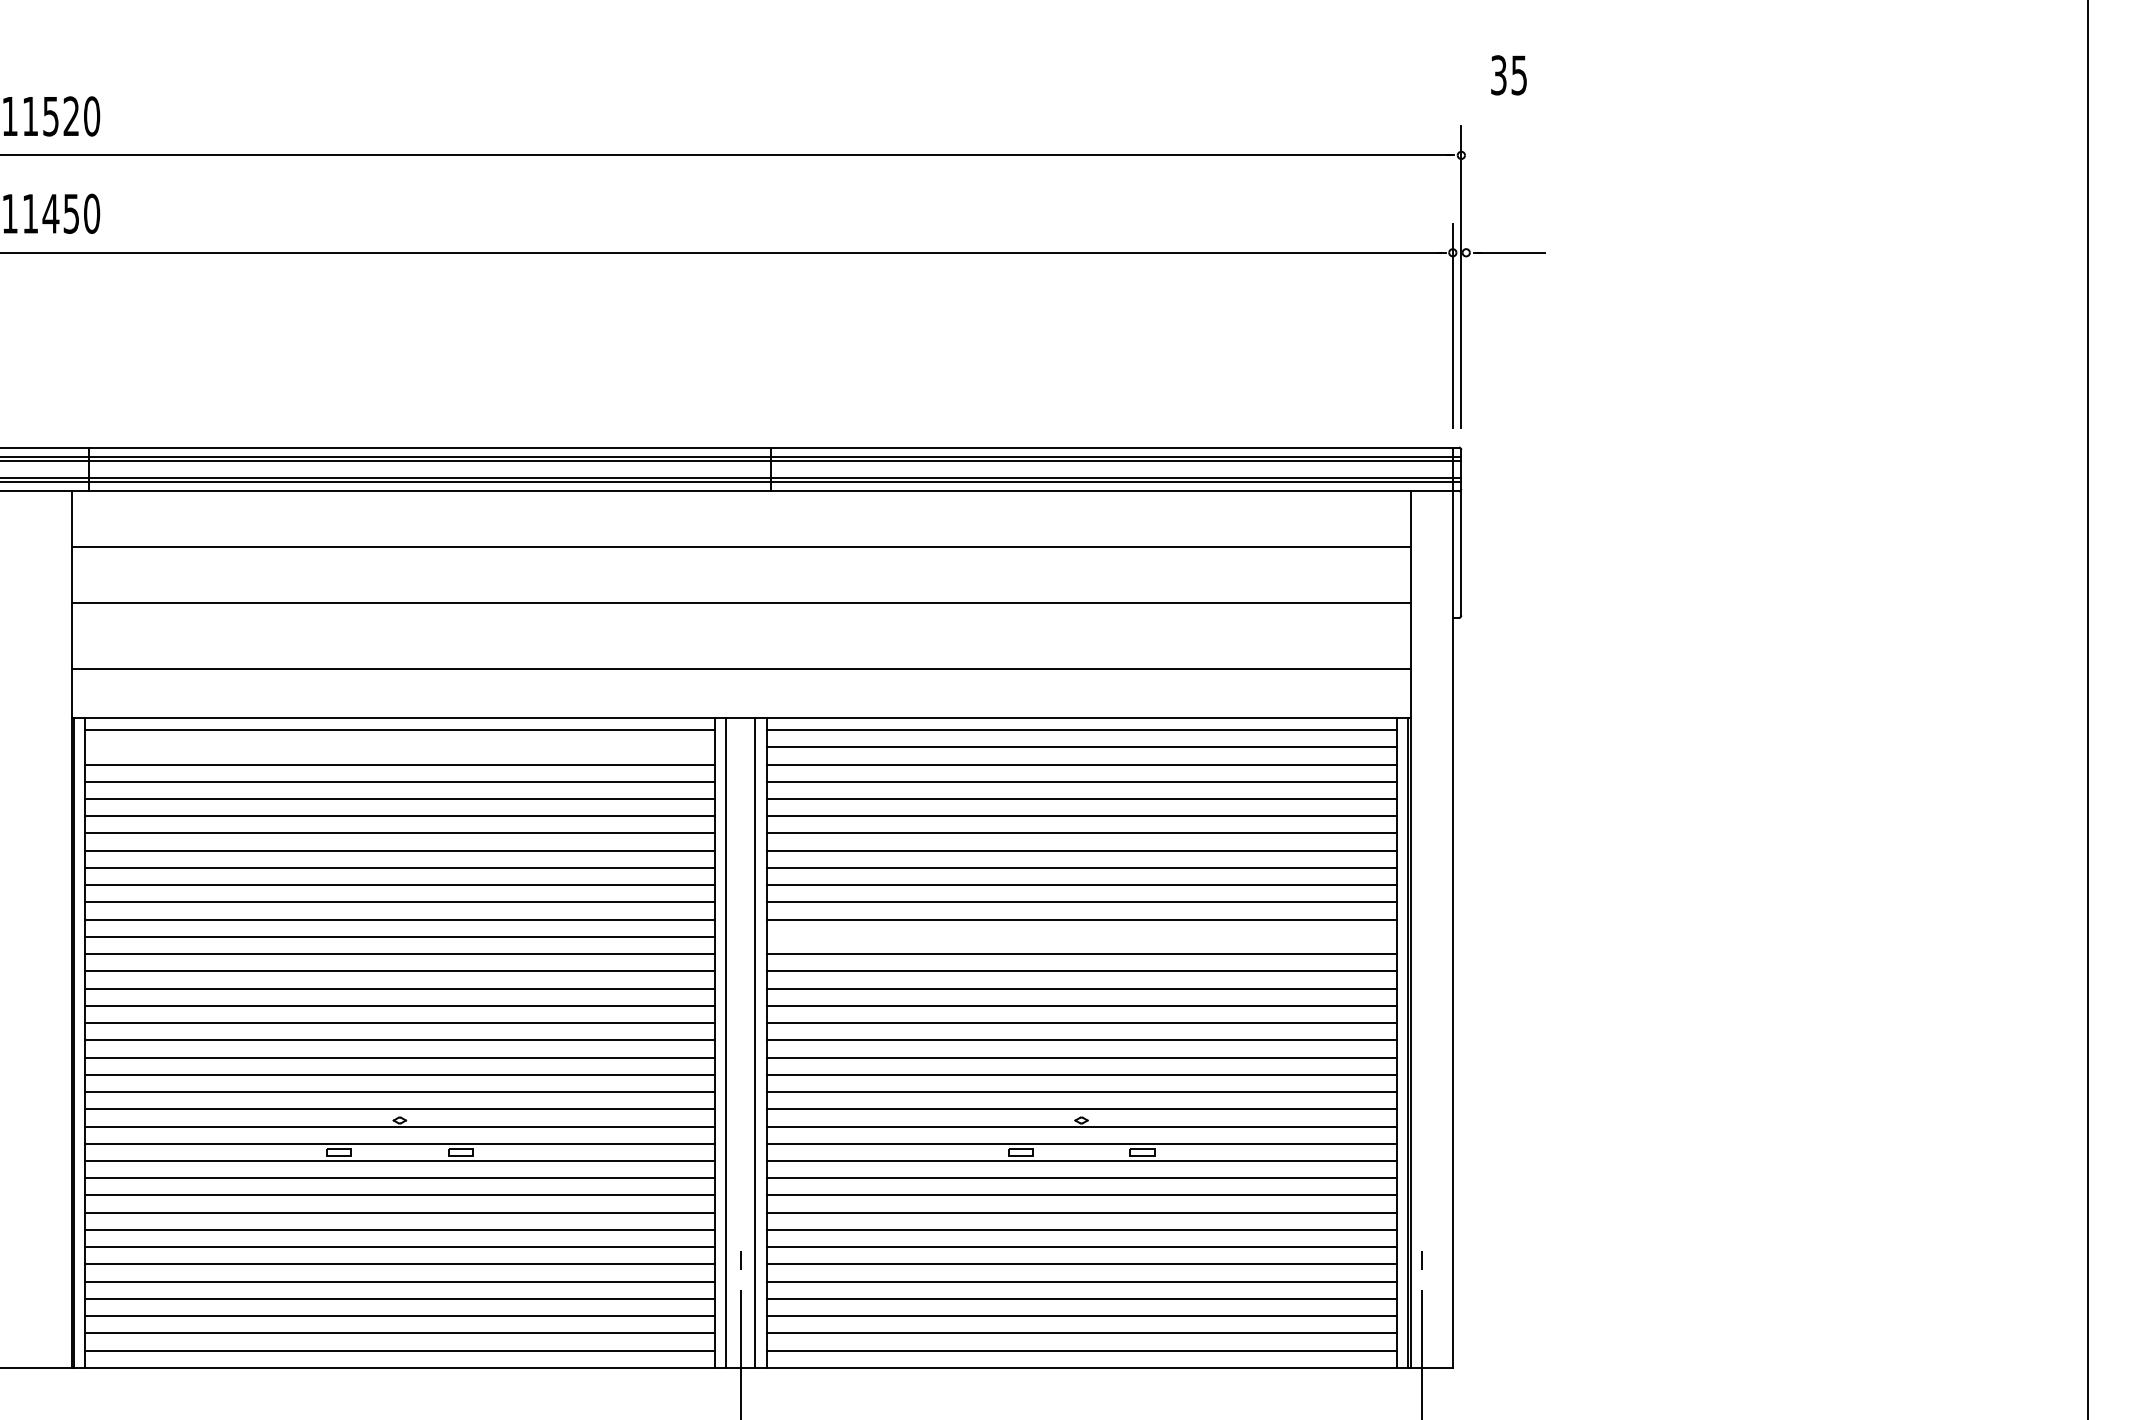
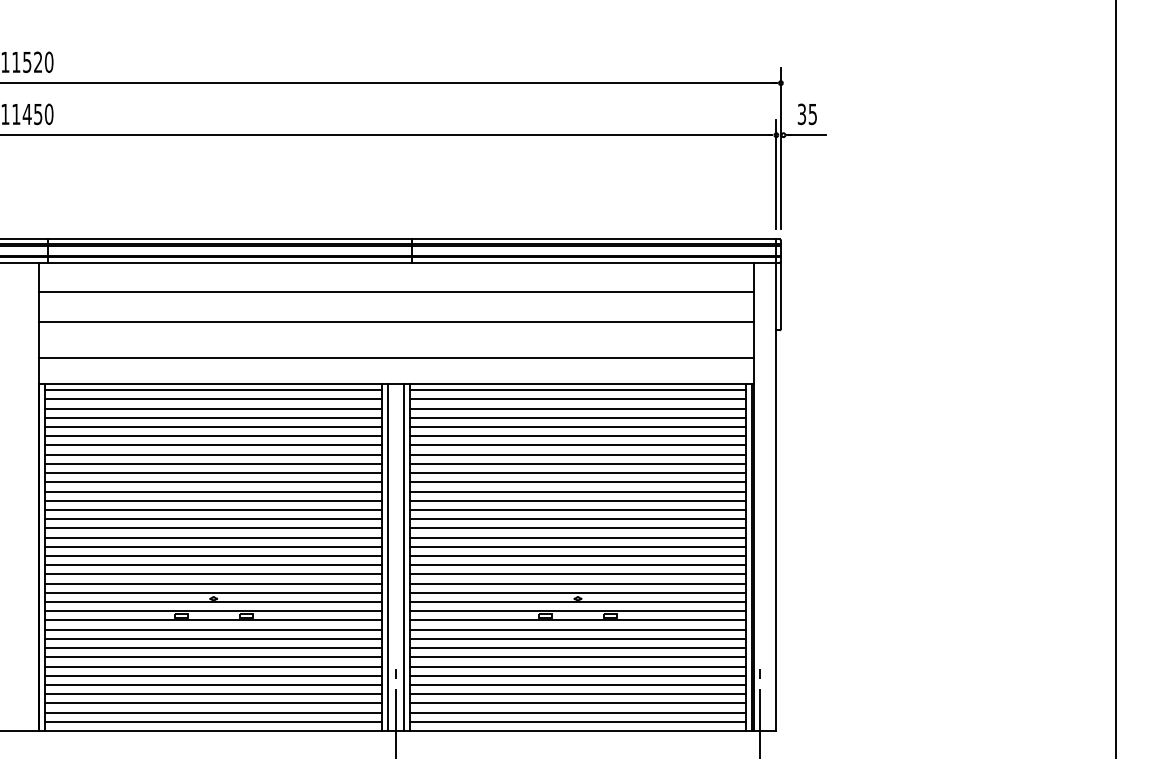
text: (1507, 75) -> (806, 114), moved
line: (399, 747) -> (213, 399), added
line: (1080, 936) -> (577, 500), added

